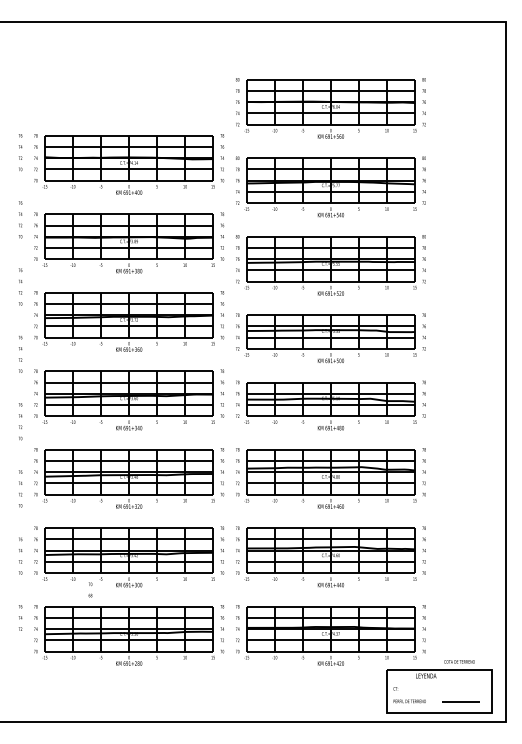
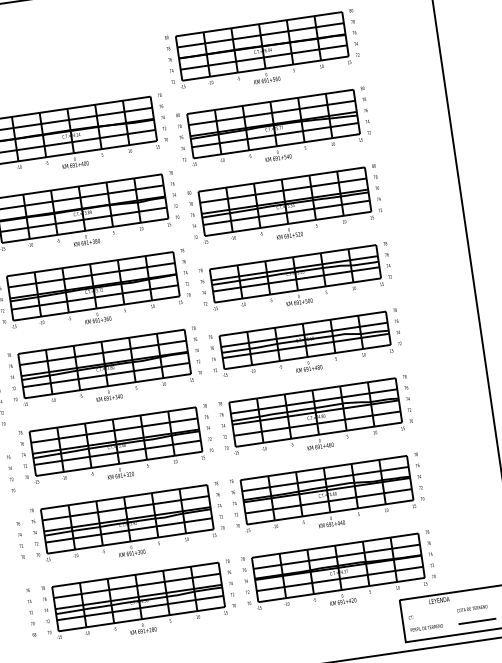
text: (90, 589) -> (33, 628), moved
text: (459, 661) -> (472, 608), moved

